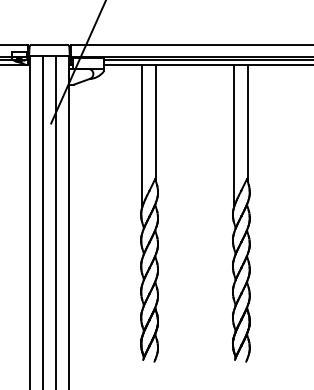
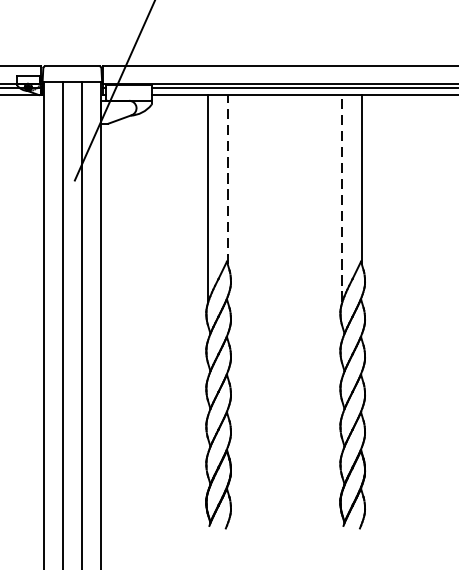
line: (155, 122) -> (227, 179), solid -> dashed
line: (234, 135) -> (342, 198), solid -> dashed

